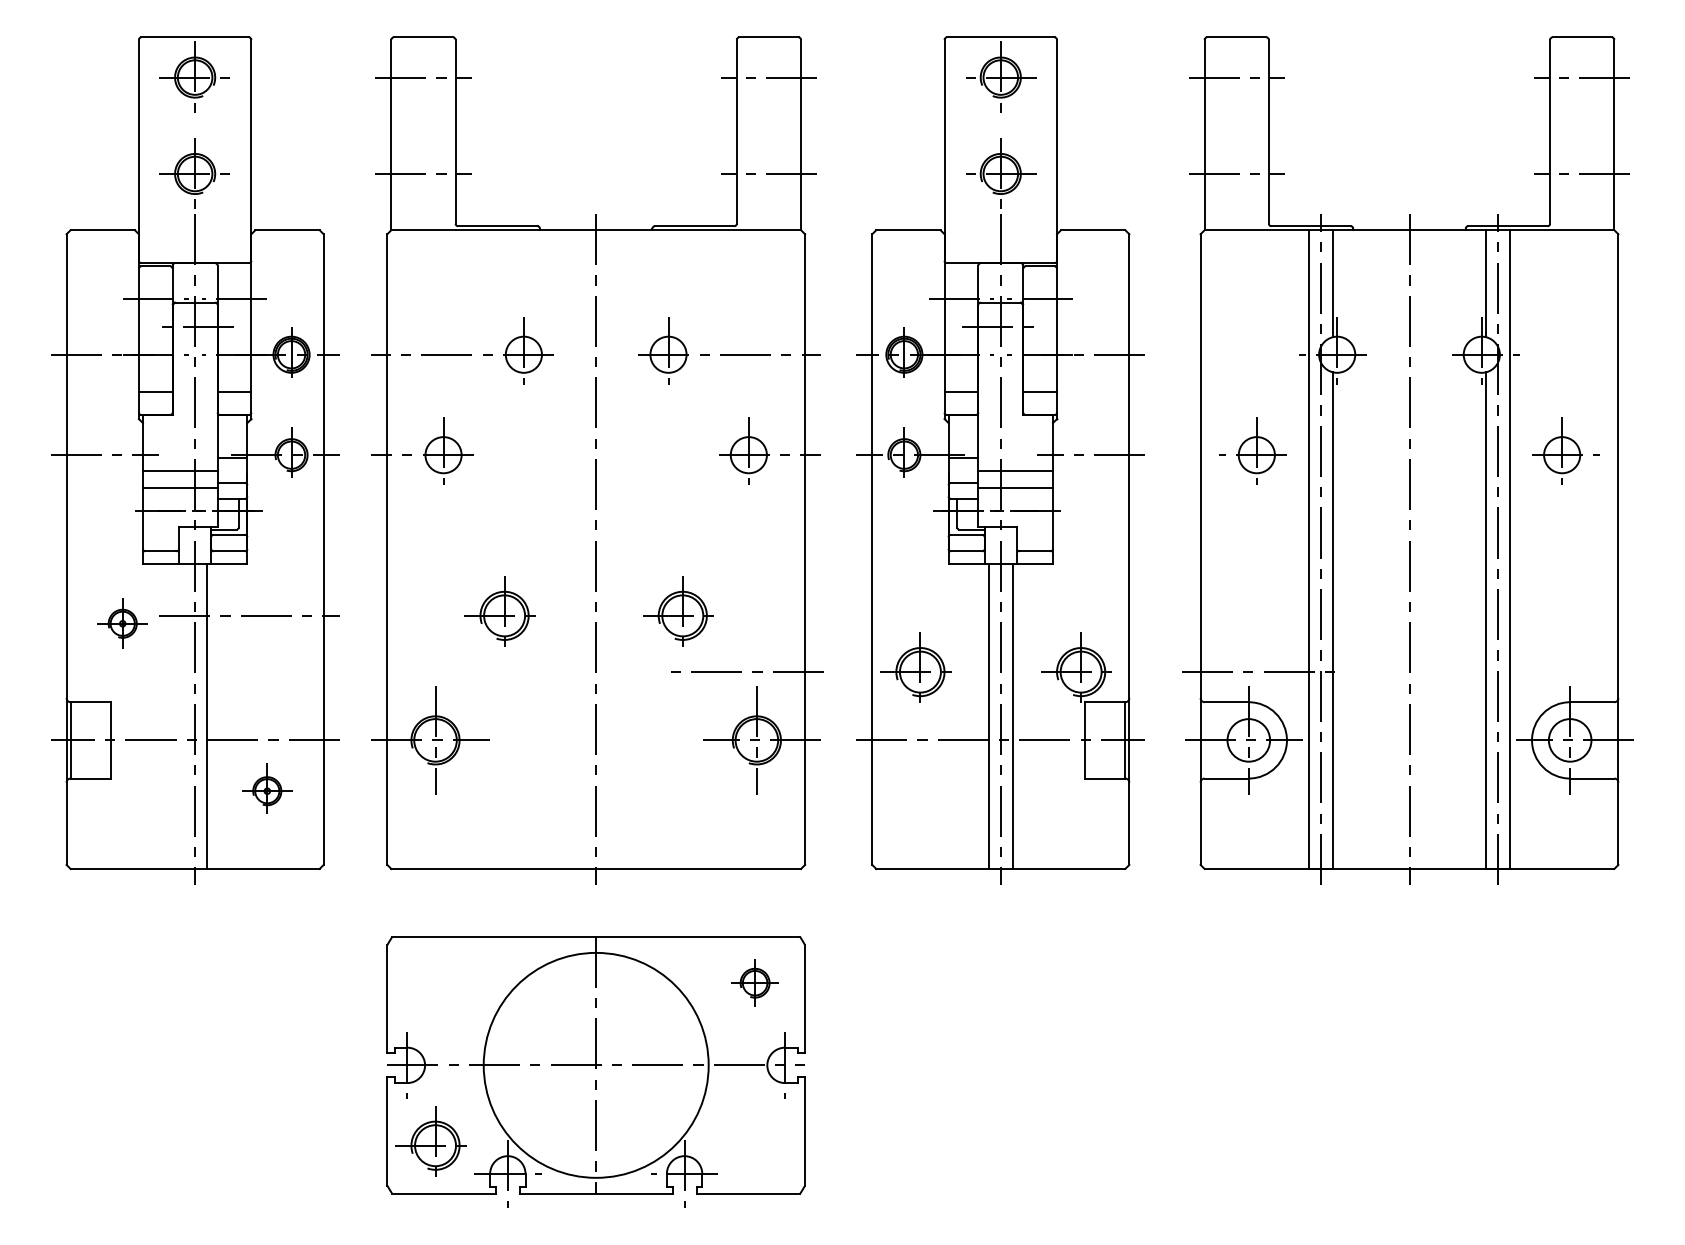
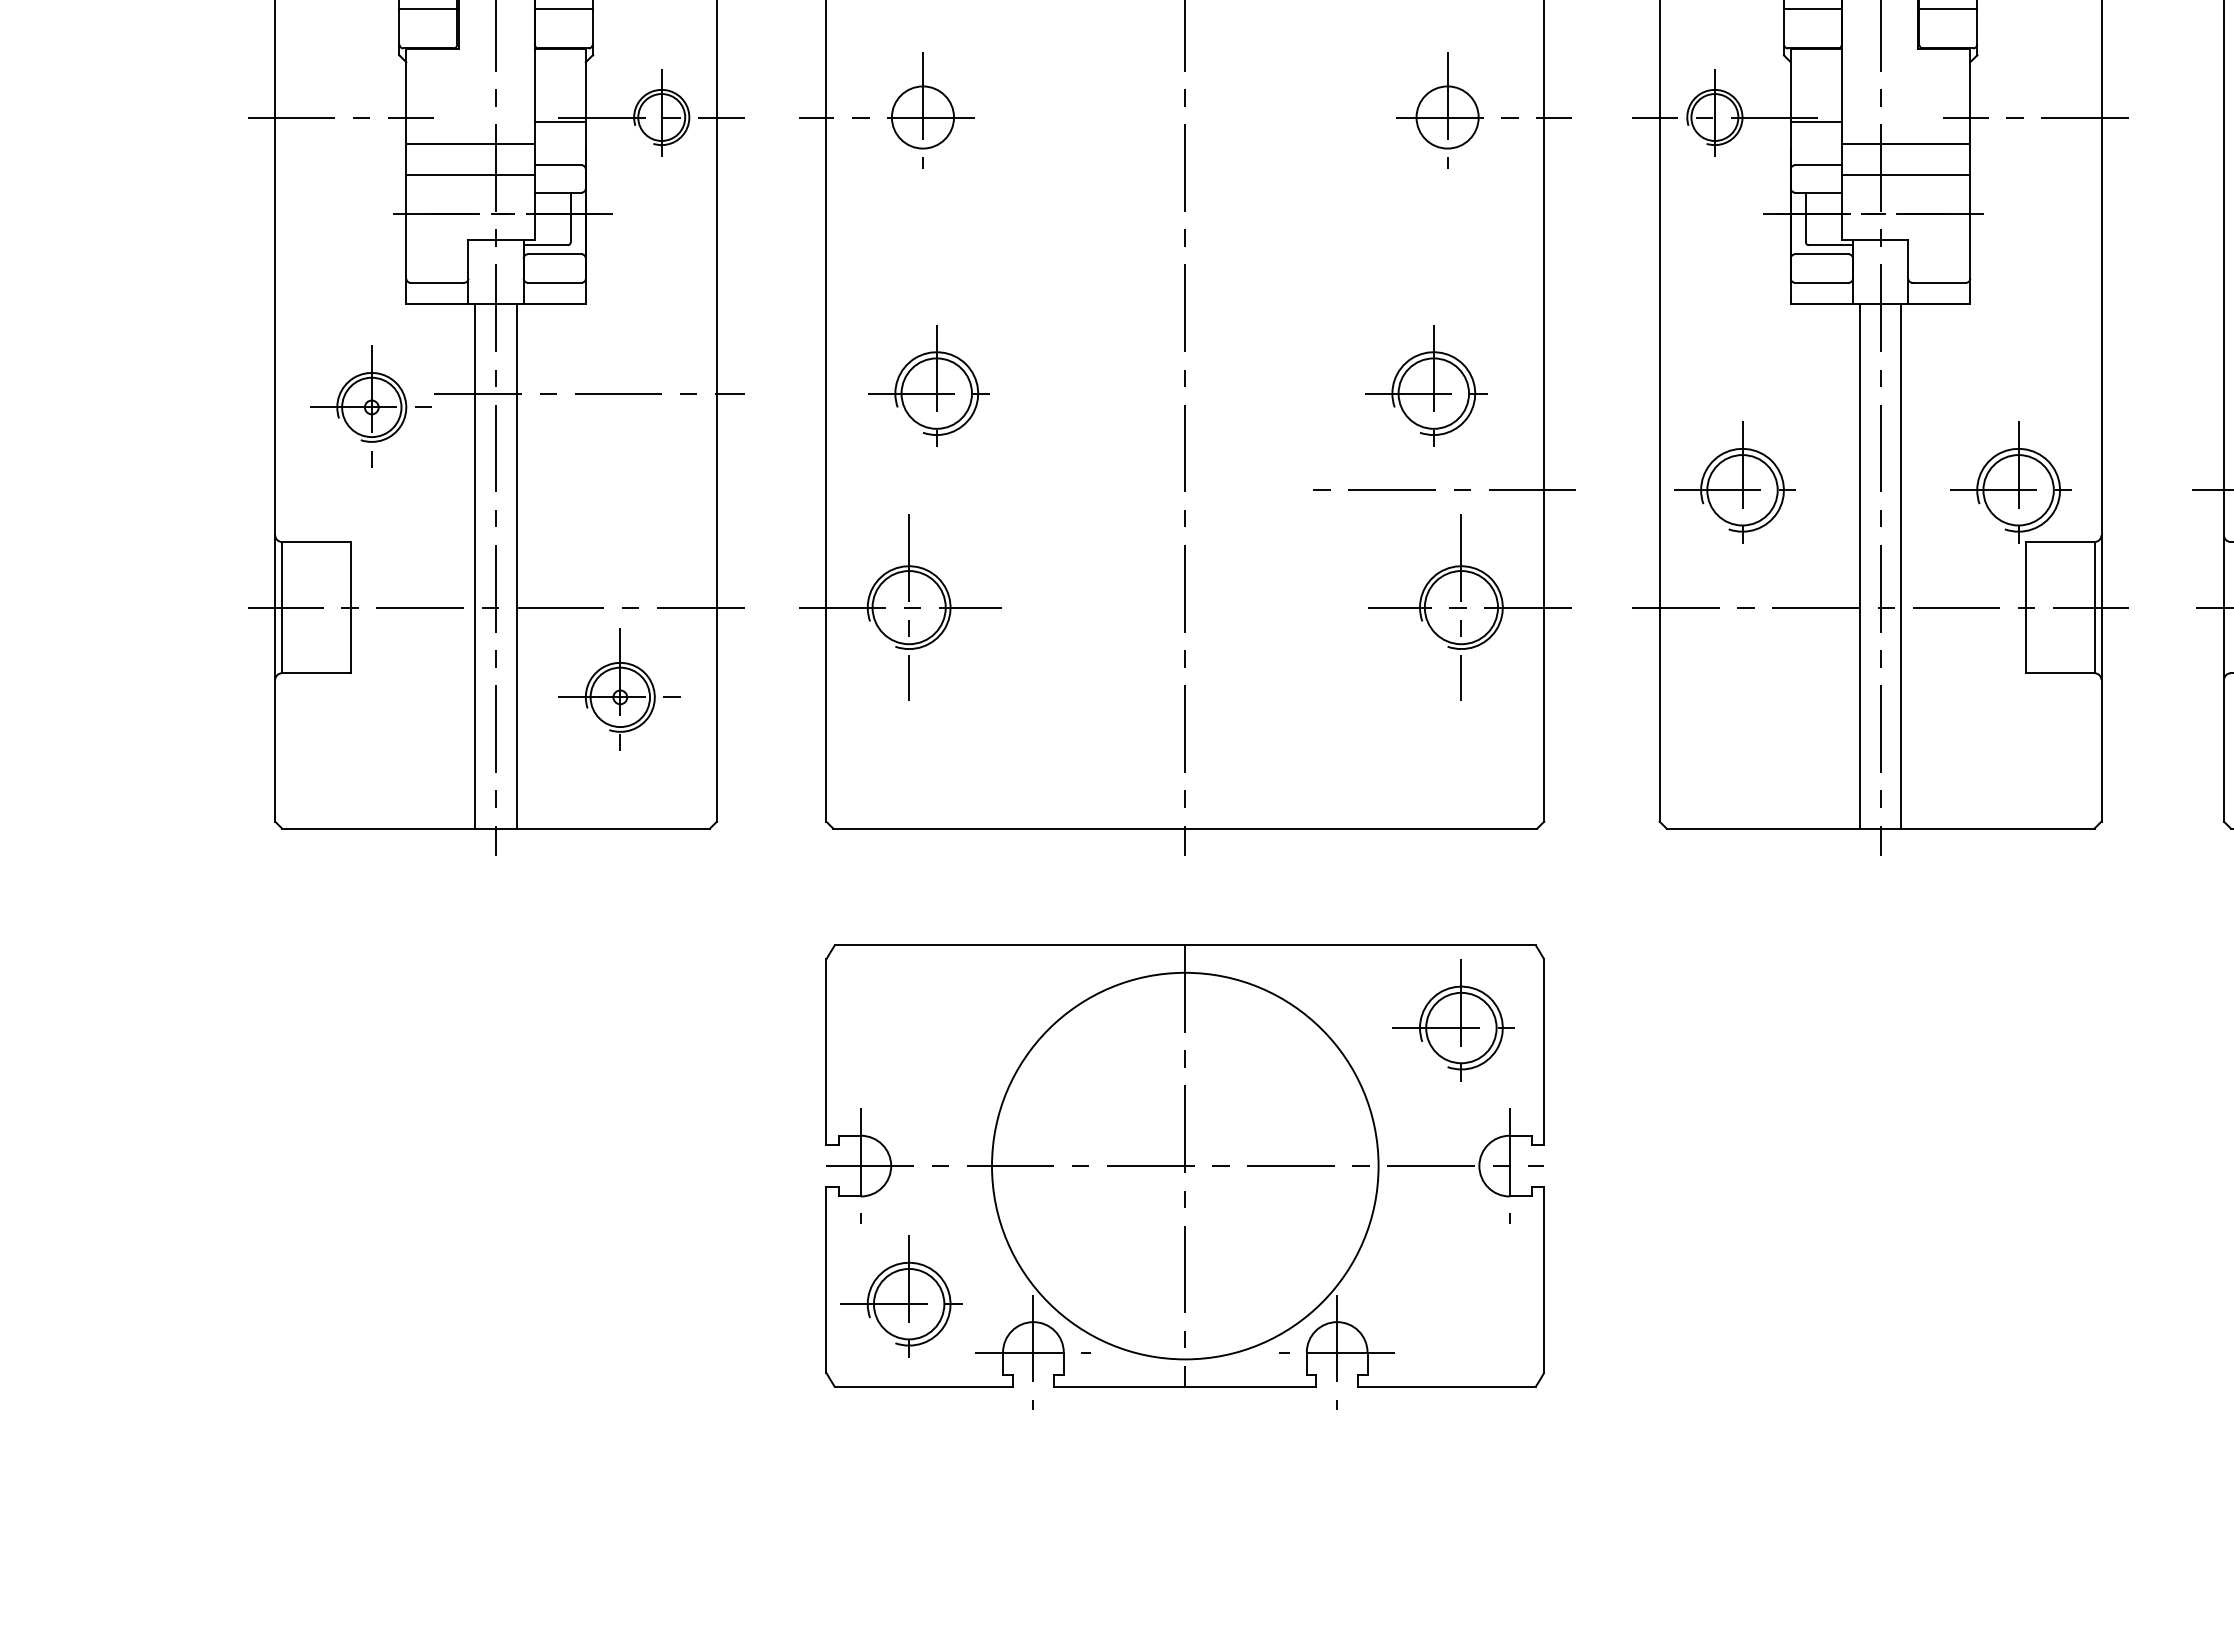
part: (499, 611) -> (928, 386), moved
part: (678, 611) -> (1426, 386), moved
part: (122, 623) -> (371, 406), size x1.43
line: (183, 715) -> (476, 564), added
part: (266, 787) -> (618, 688), size x1.43
part: (752, 980) -> (1453, 1020), size x1.67

